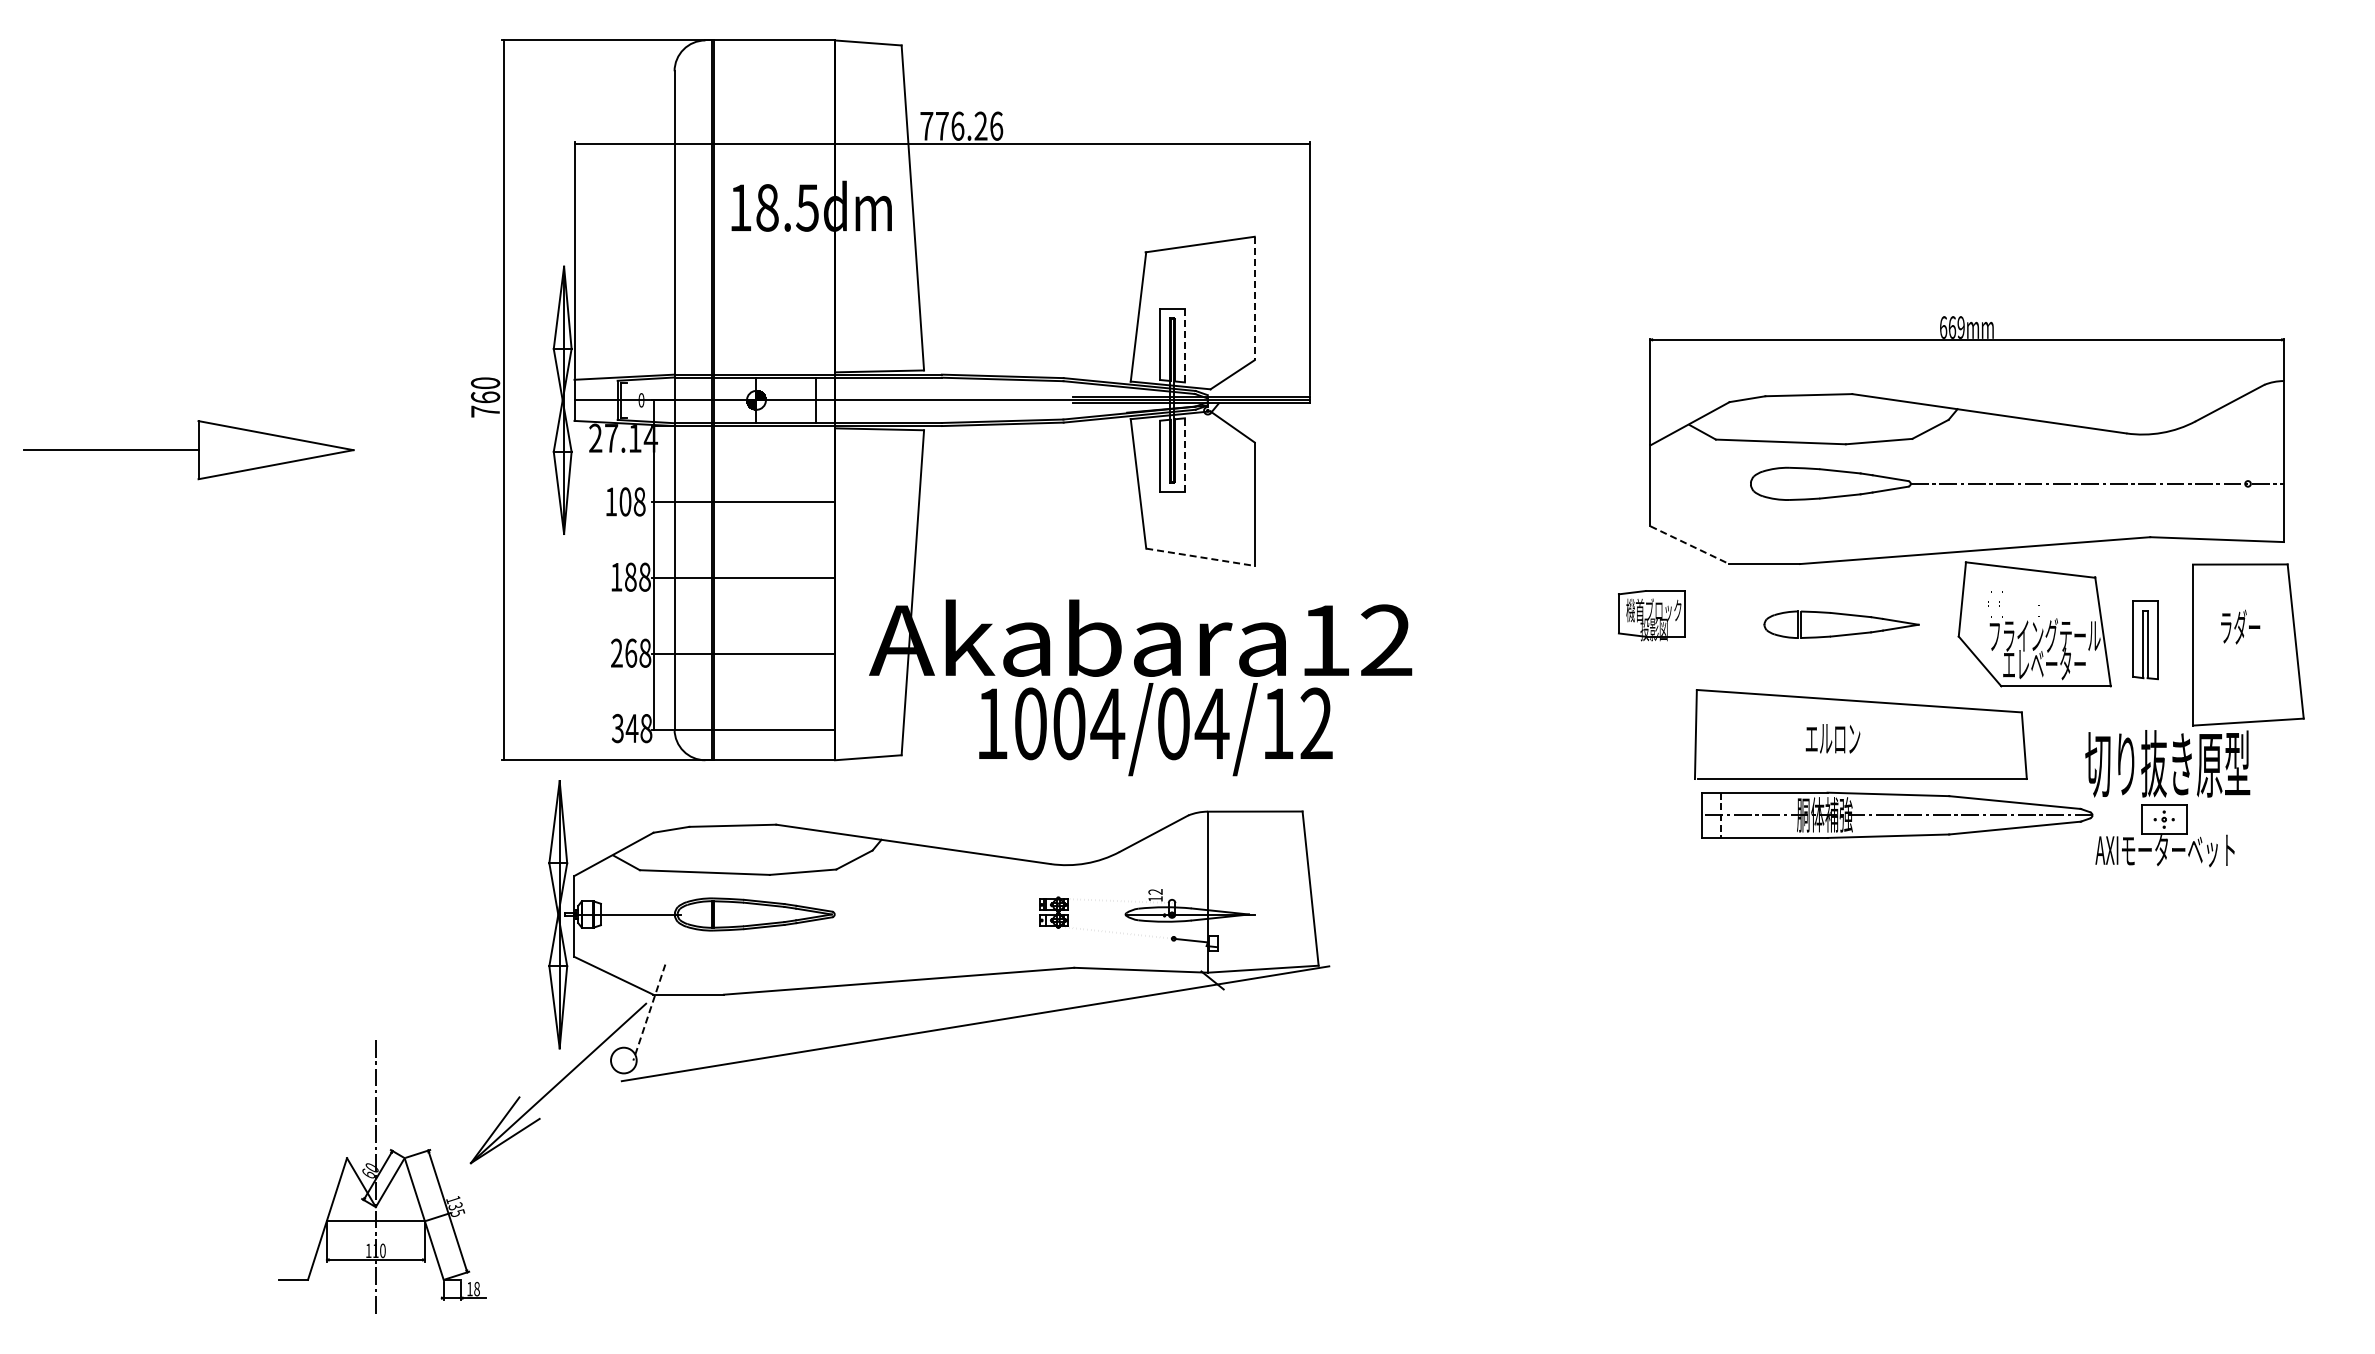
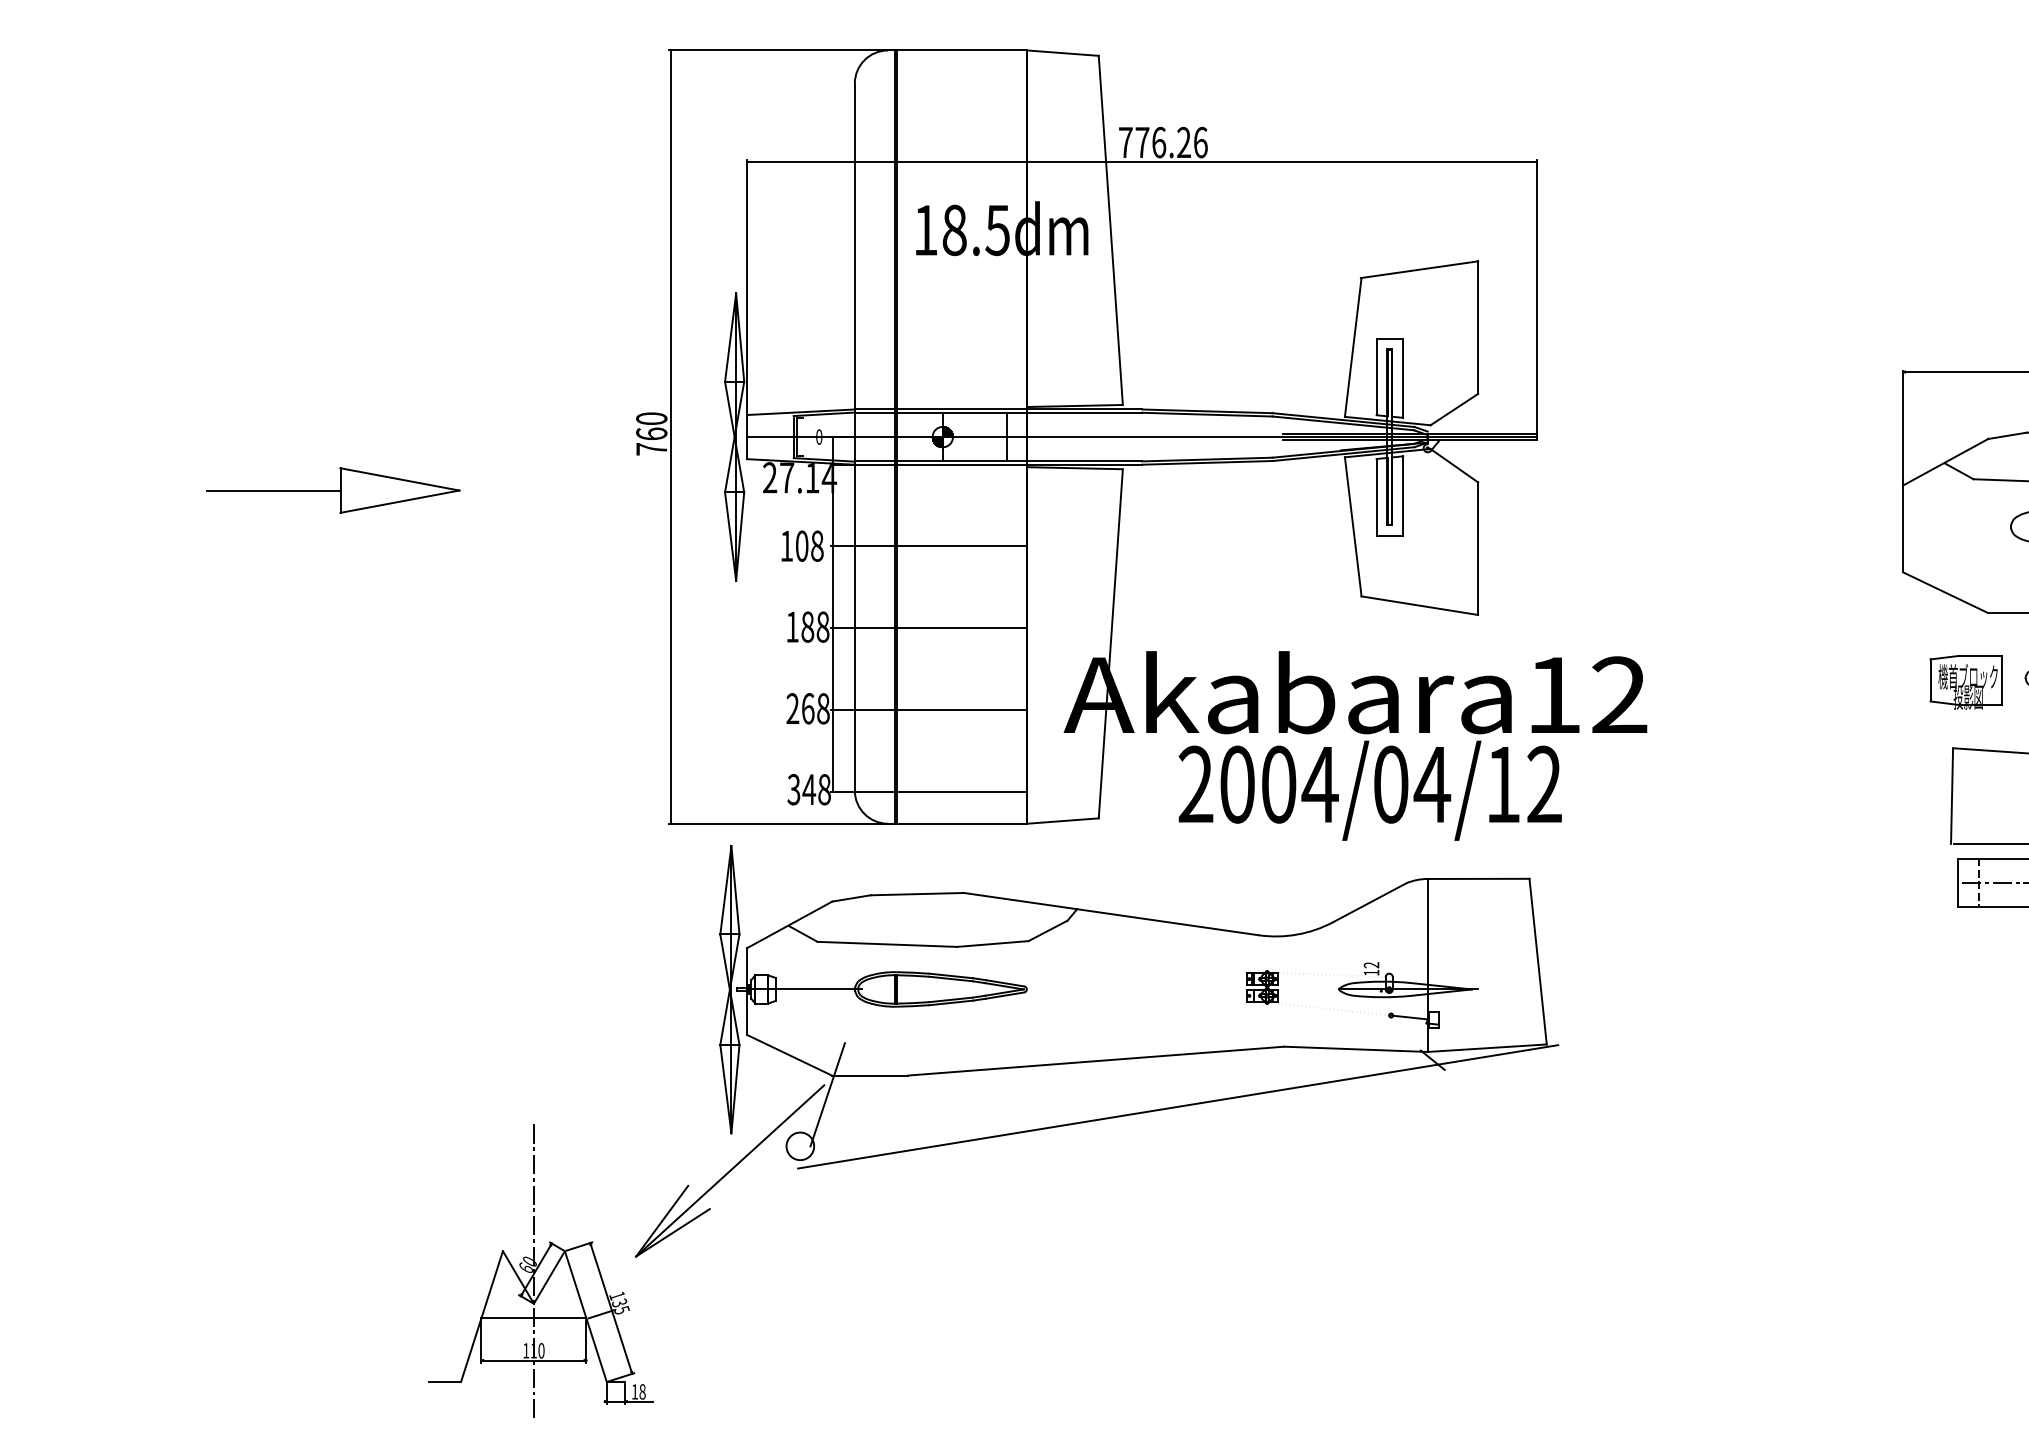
line: (1254, 298) -> (1477, 327), dashed -> solid
line: (1184, 345) -> (1402, 378), dashed -> solid
part: (188, 449) -> (332, 489), size x0.71
line: (1184, 455) -> (1402, 496), dashed -> solid
line: (1689, 545) -> (1945, 593), dashed -> solid
line: (1200, 557) -> (1419, 605), dashed -> solid
part: (1651, 615) -> (1965, 682), moved
text: (992, 722) -> (1196, 783), 1004/04/12 -> 2004/04/12
line: (649, 1012) -> (827, 1094), dashed -> solid

